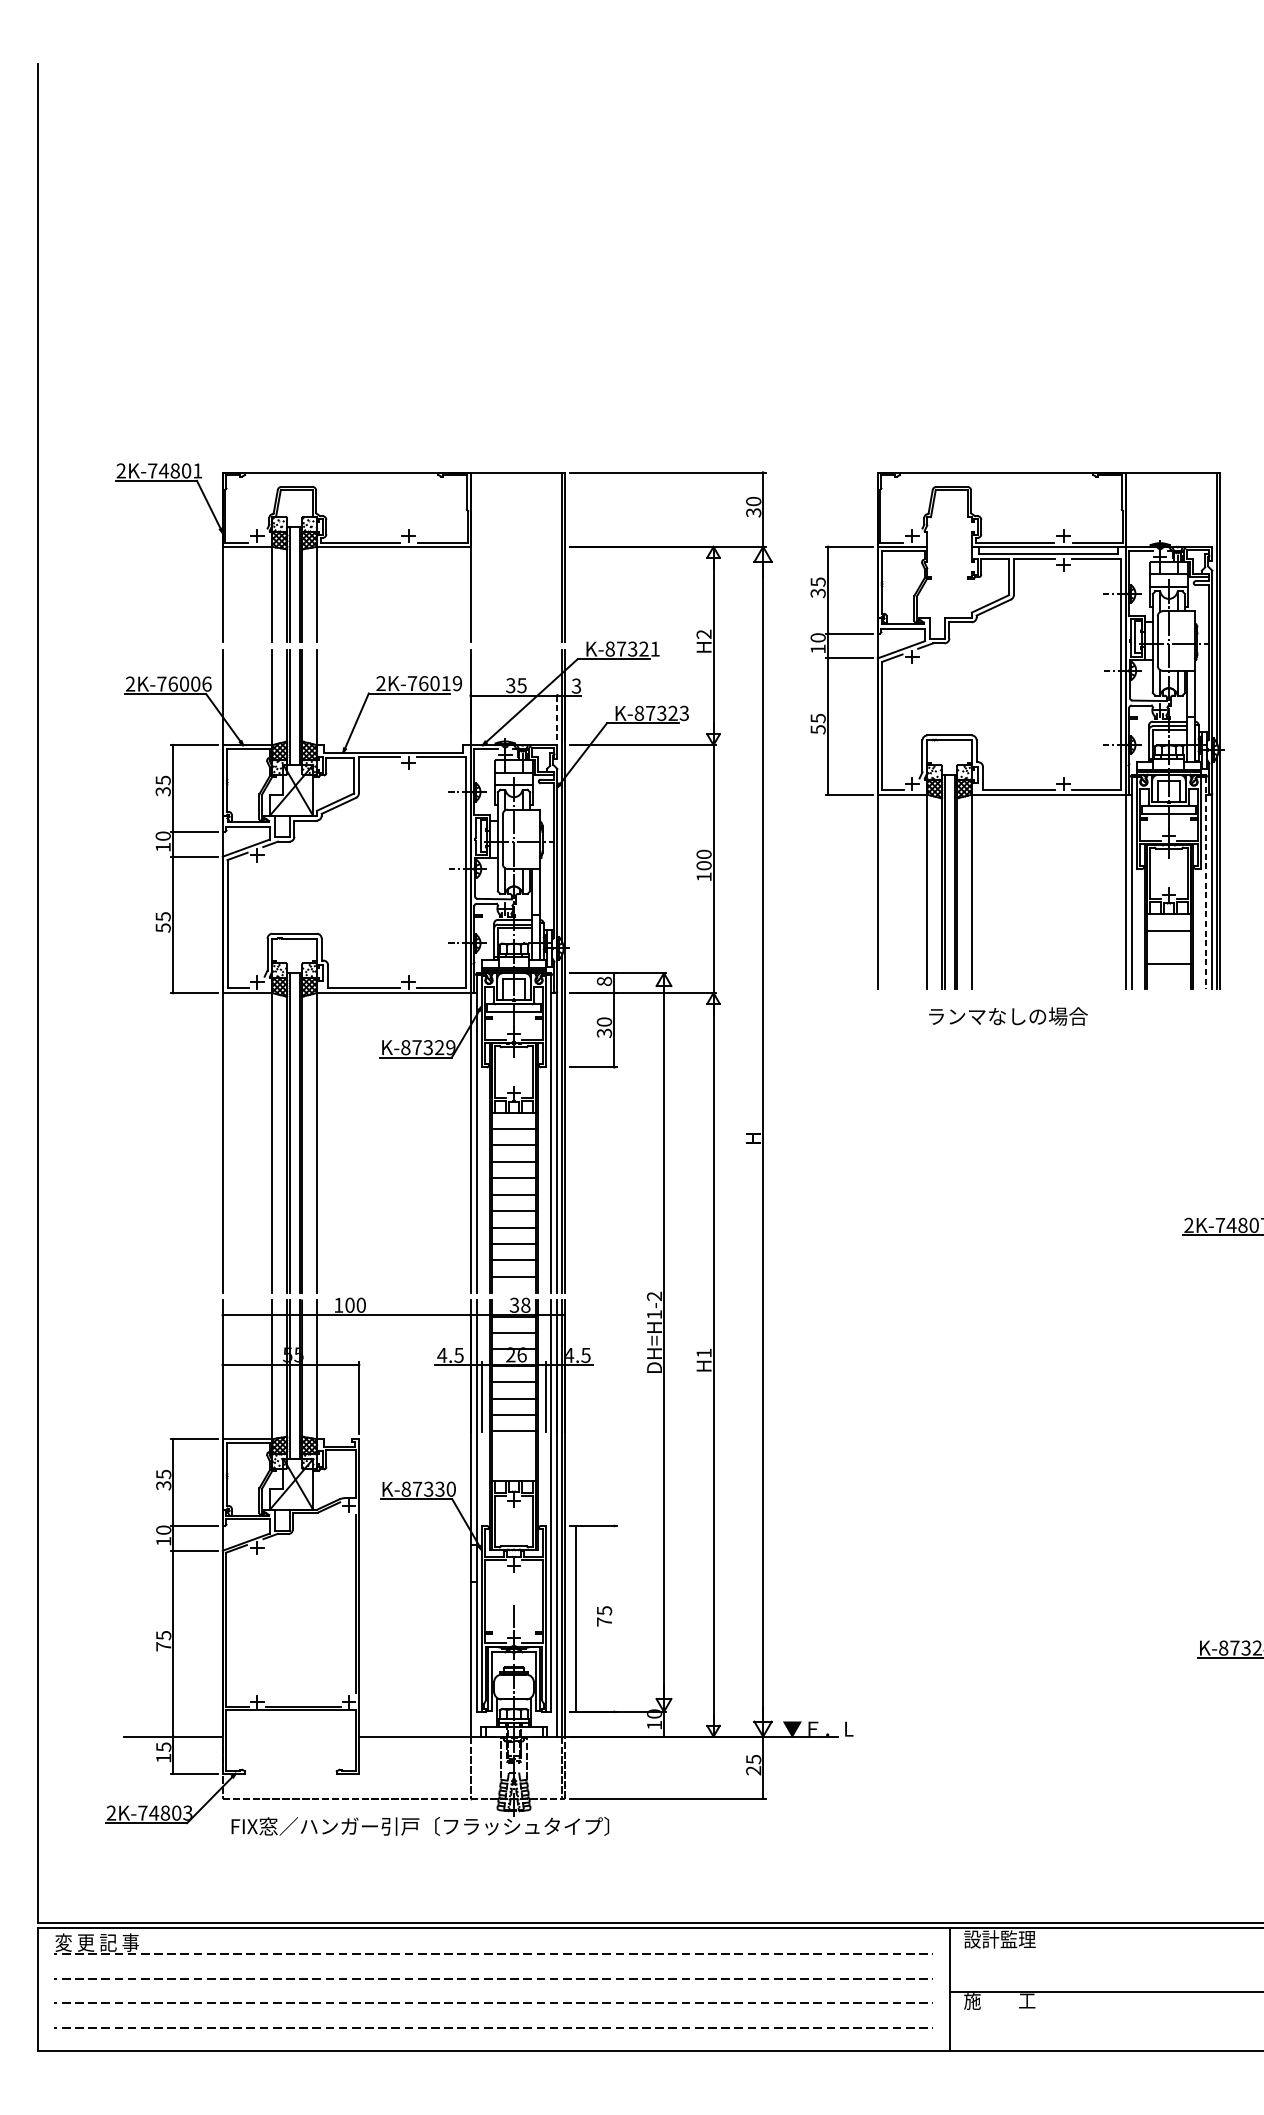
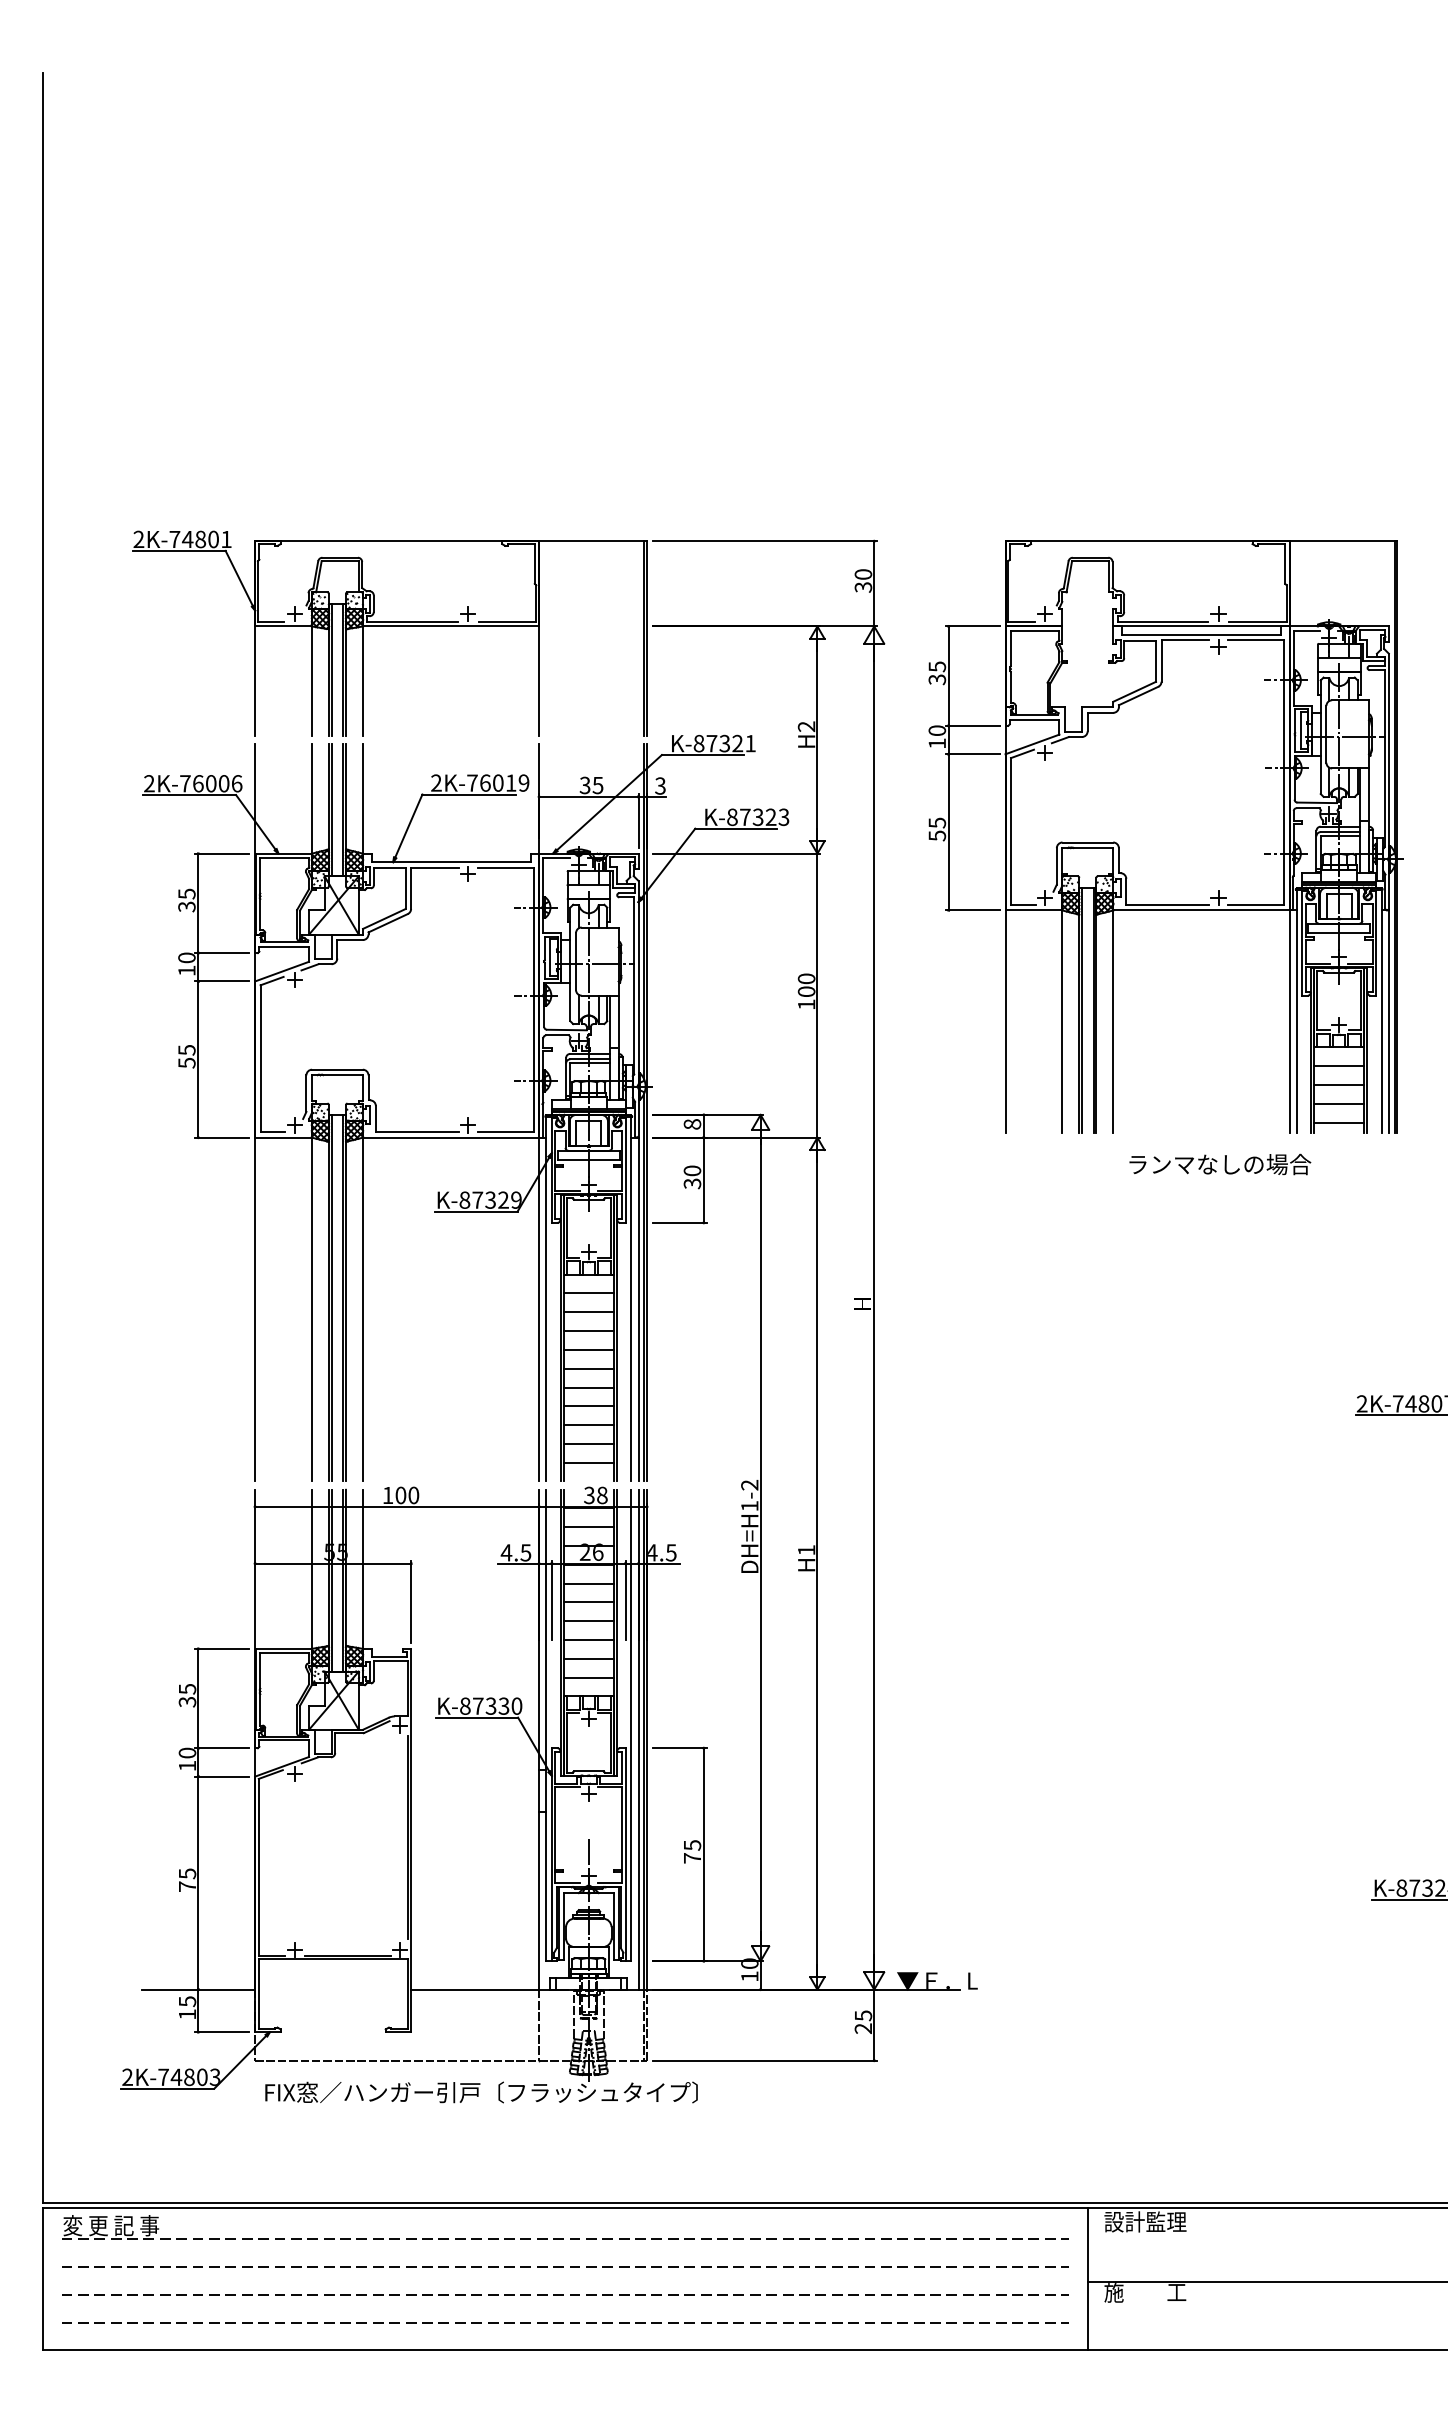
line: (557, 717) -> (638, 821), dashed -> solid
line: (1205, 882) -> (1381, 1011), dashed -> solid
line: (1169, 947) -> (1339, 1085), added
line: (1169, 979) -> (1339, 1122), added
text: (1008, 1016) -> (1220, 1164), moved
line: (513, 1447) -> (588, 1658), added
line: (513, 1464) -> (588, 1677), added
line: (575, 1618) -> (703, 1854), moved

